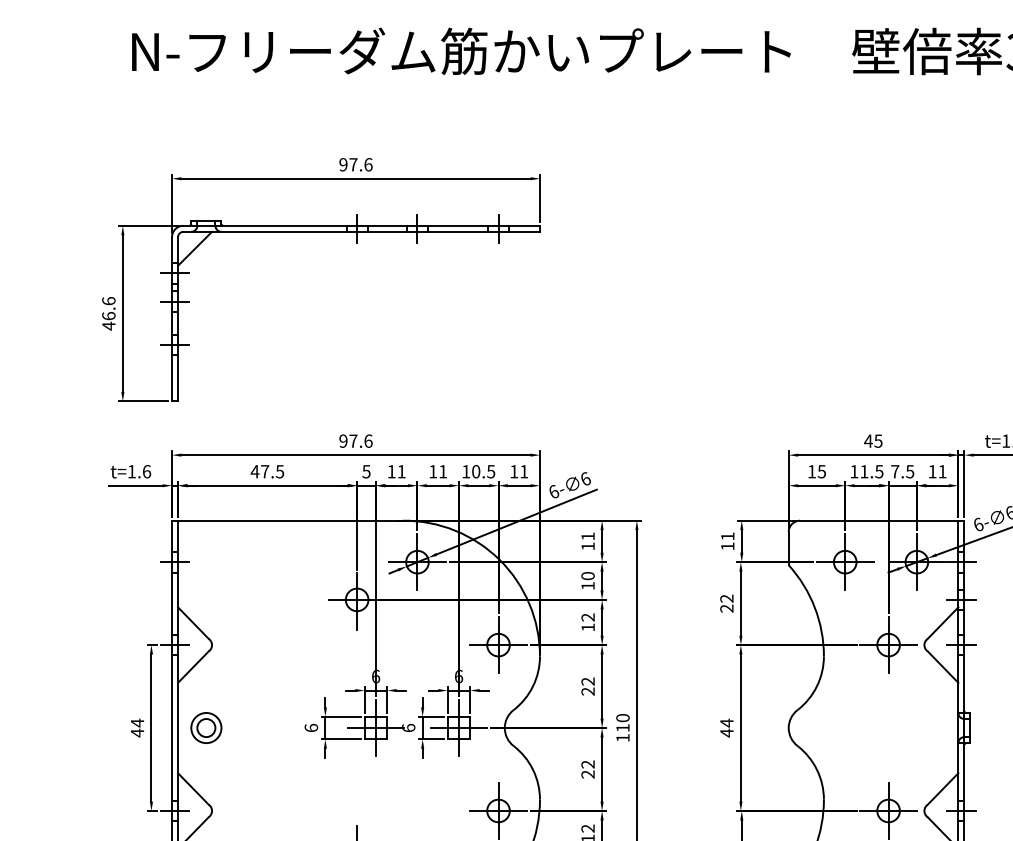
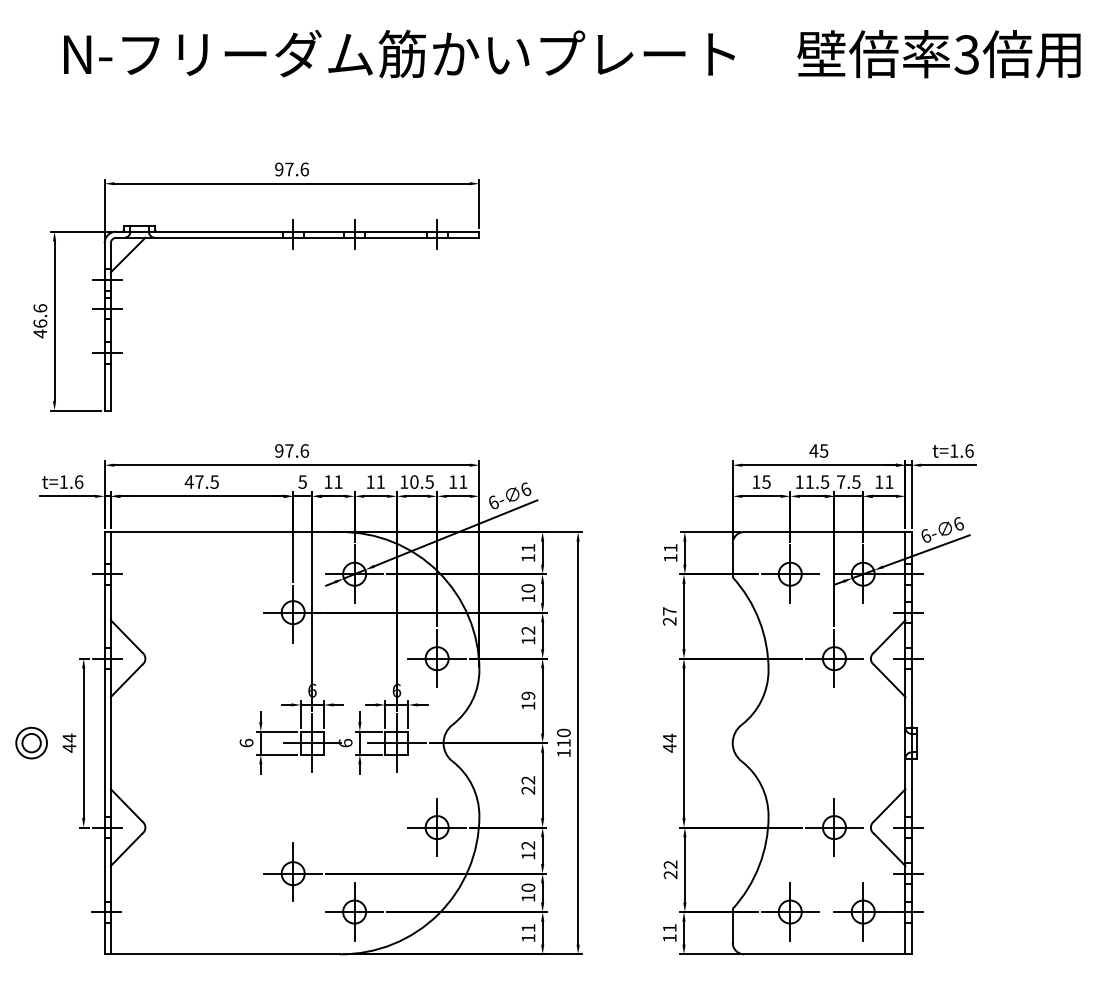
text: (726, 598) -> (669, 611), 22 -> 27
text: (588, 686) -> (528, 700), 22 -> 19
part: (206, 727) -> (31, 742), moved

